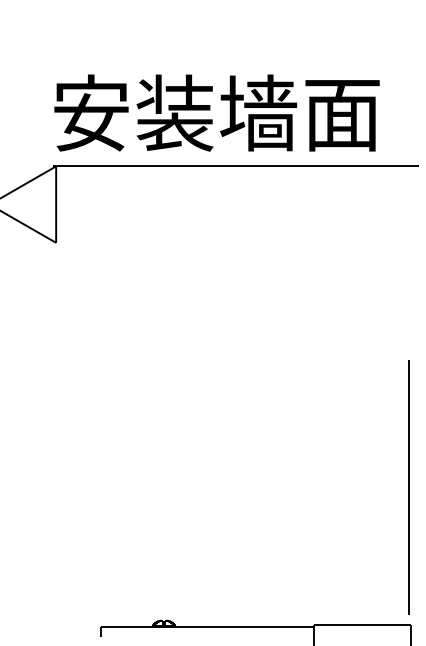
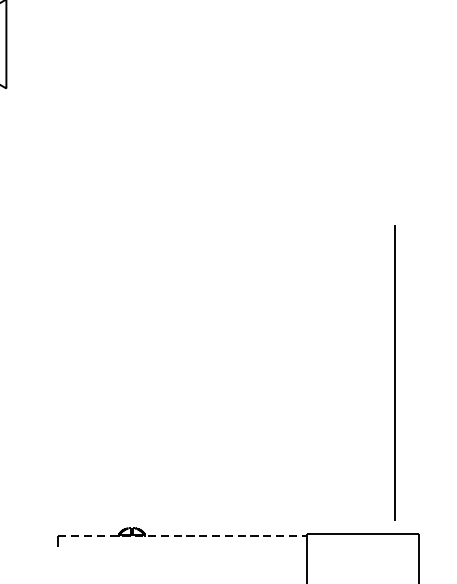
line: (408, 487) -> (394, 373), moved
line: (207, 627) -> (182, 536), solid -> dashed

